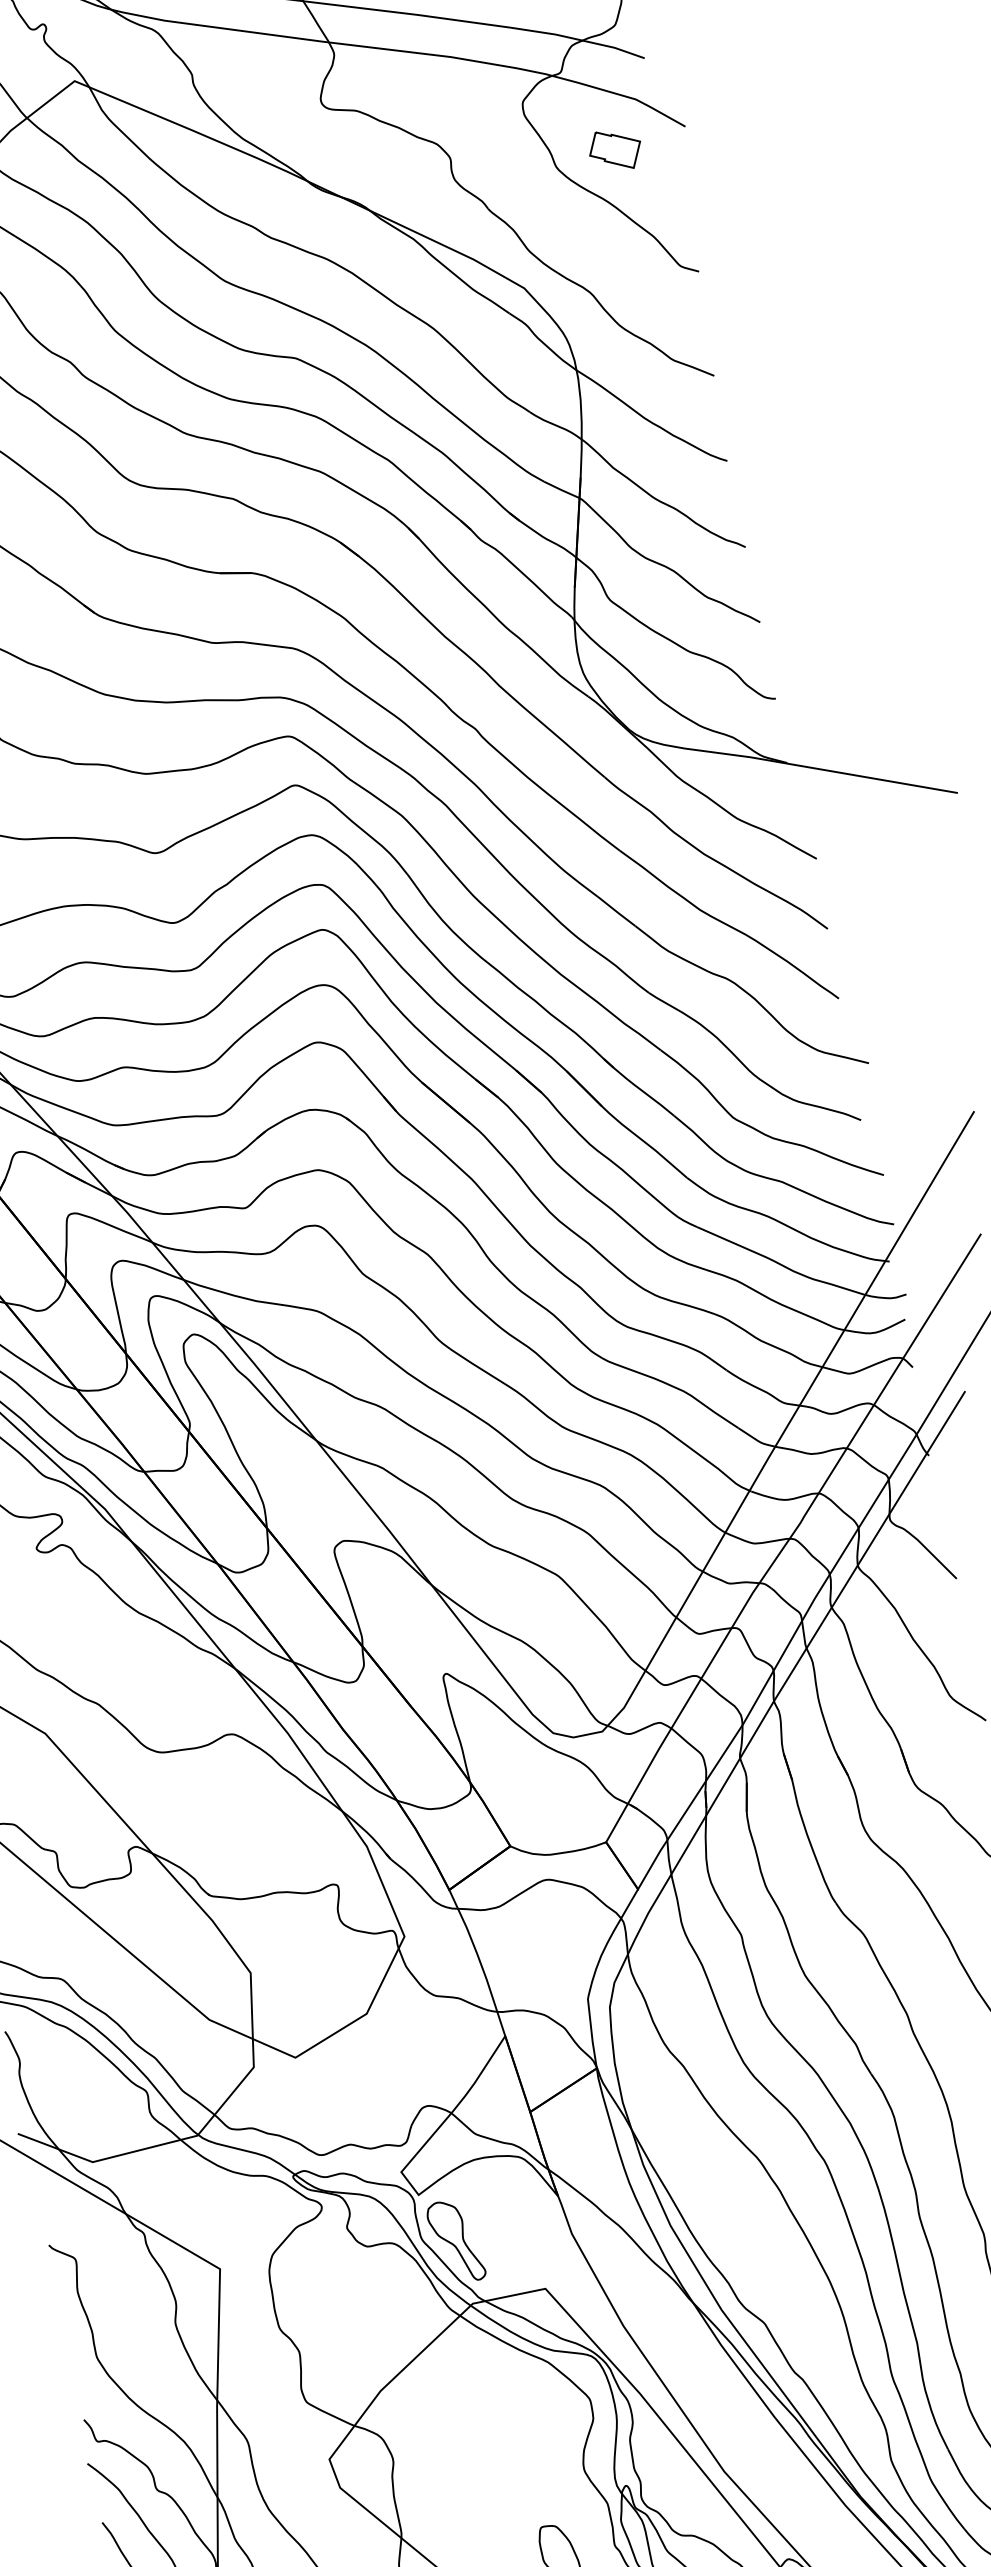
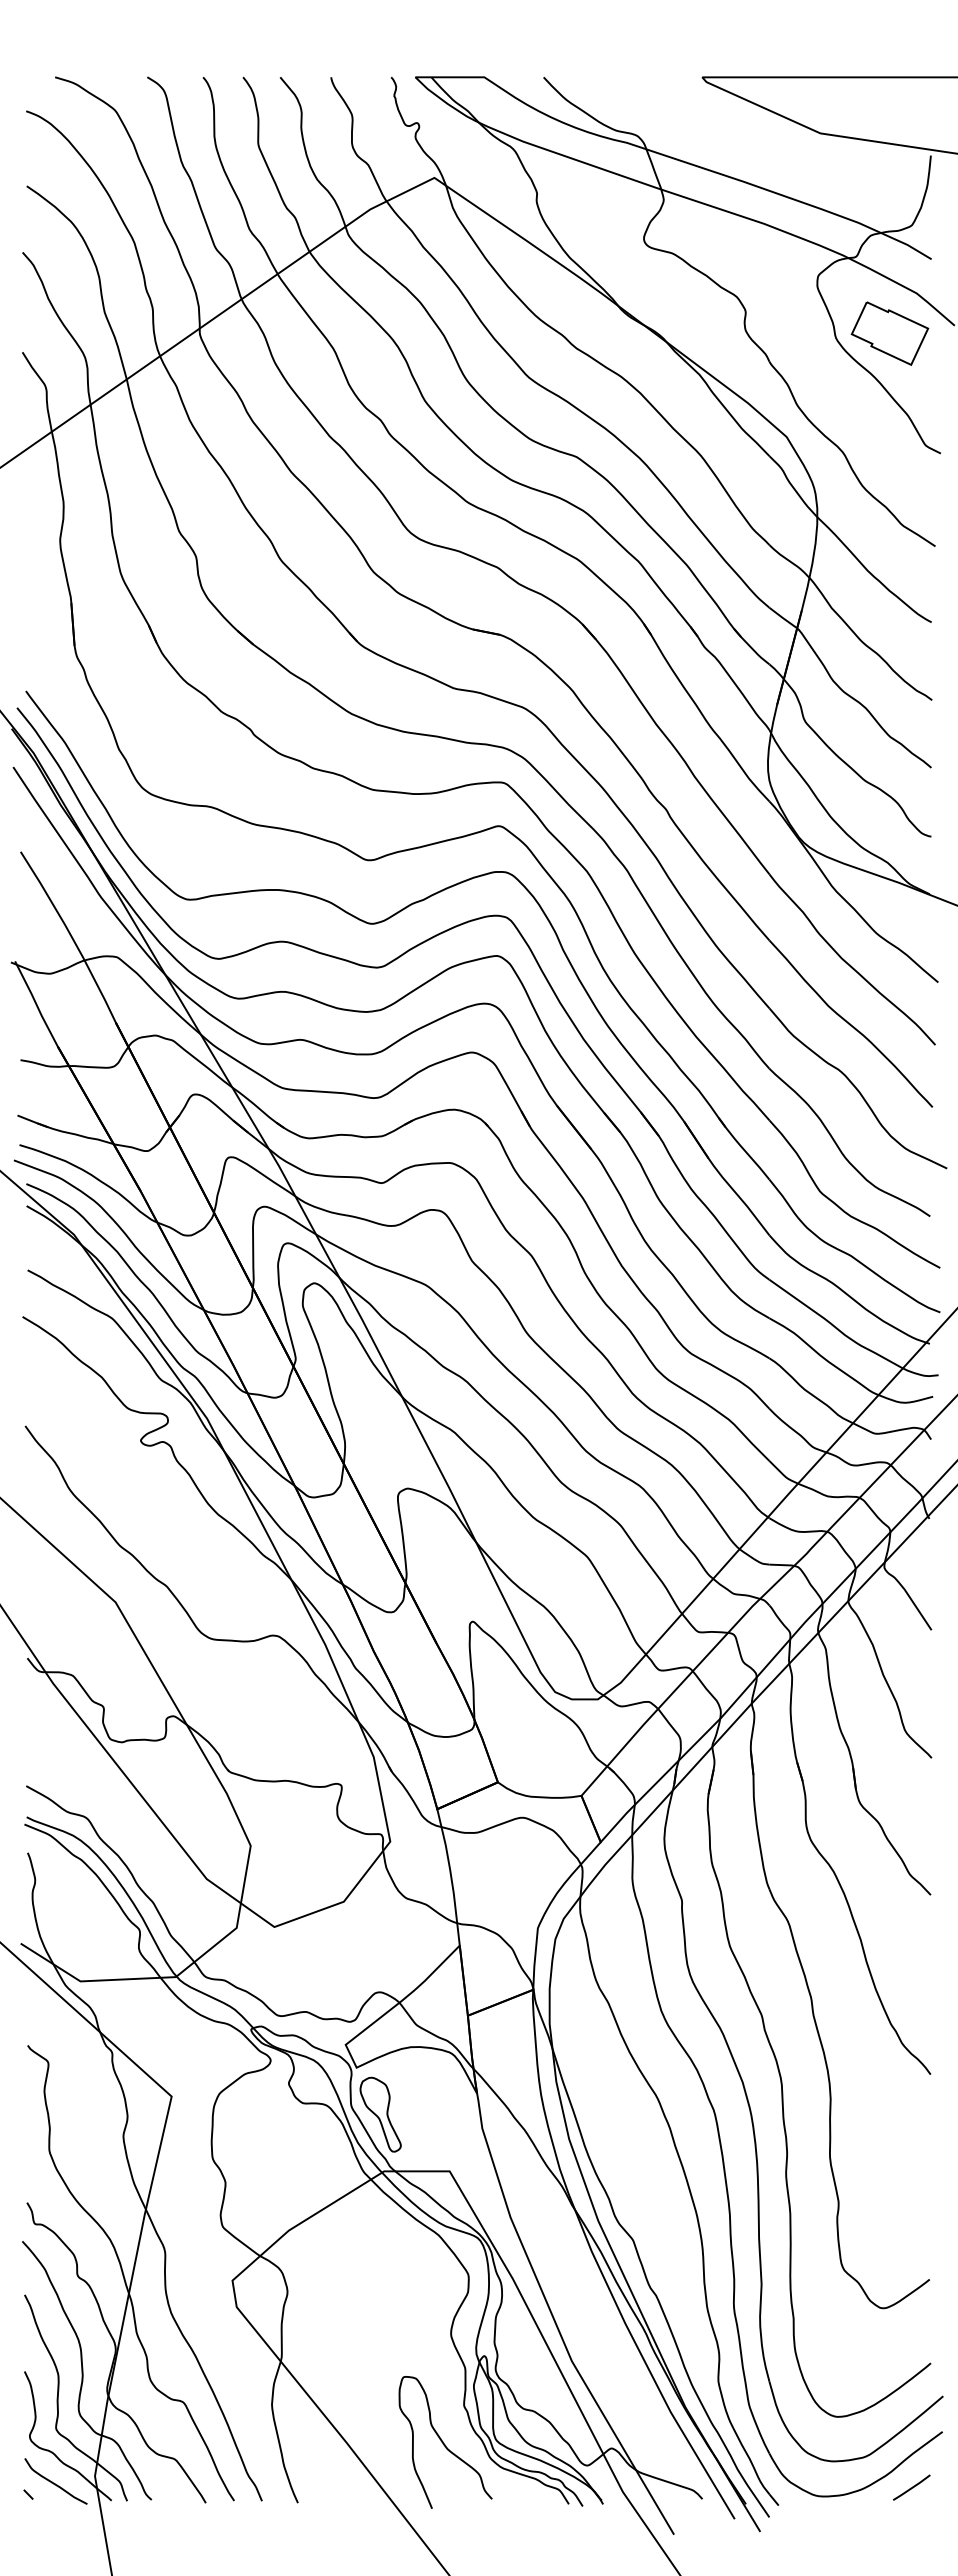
part: (614, 150) -> (889, 333), size x1.67

